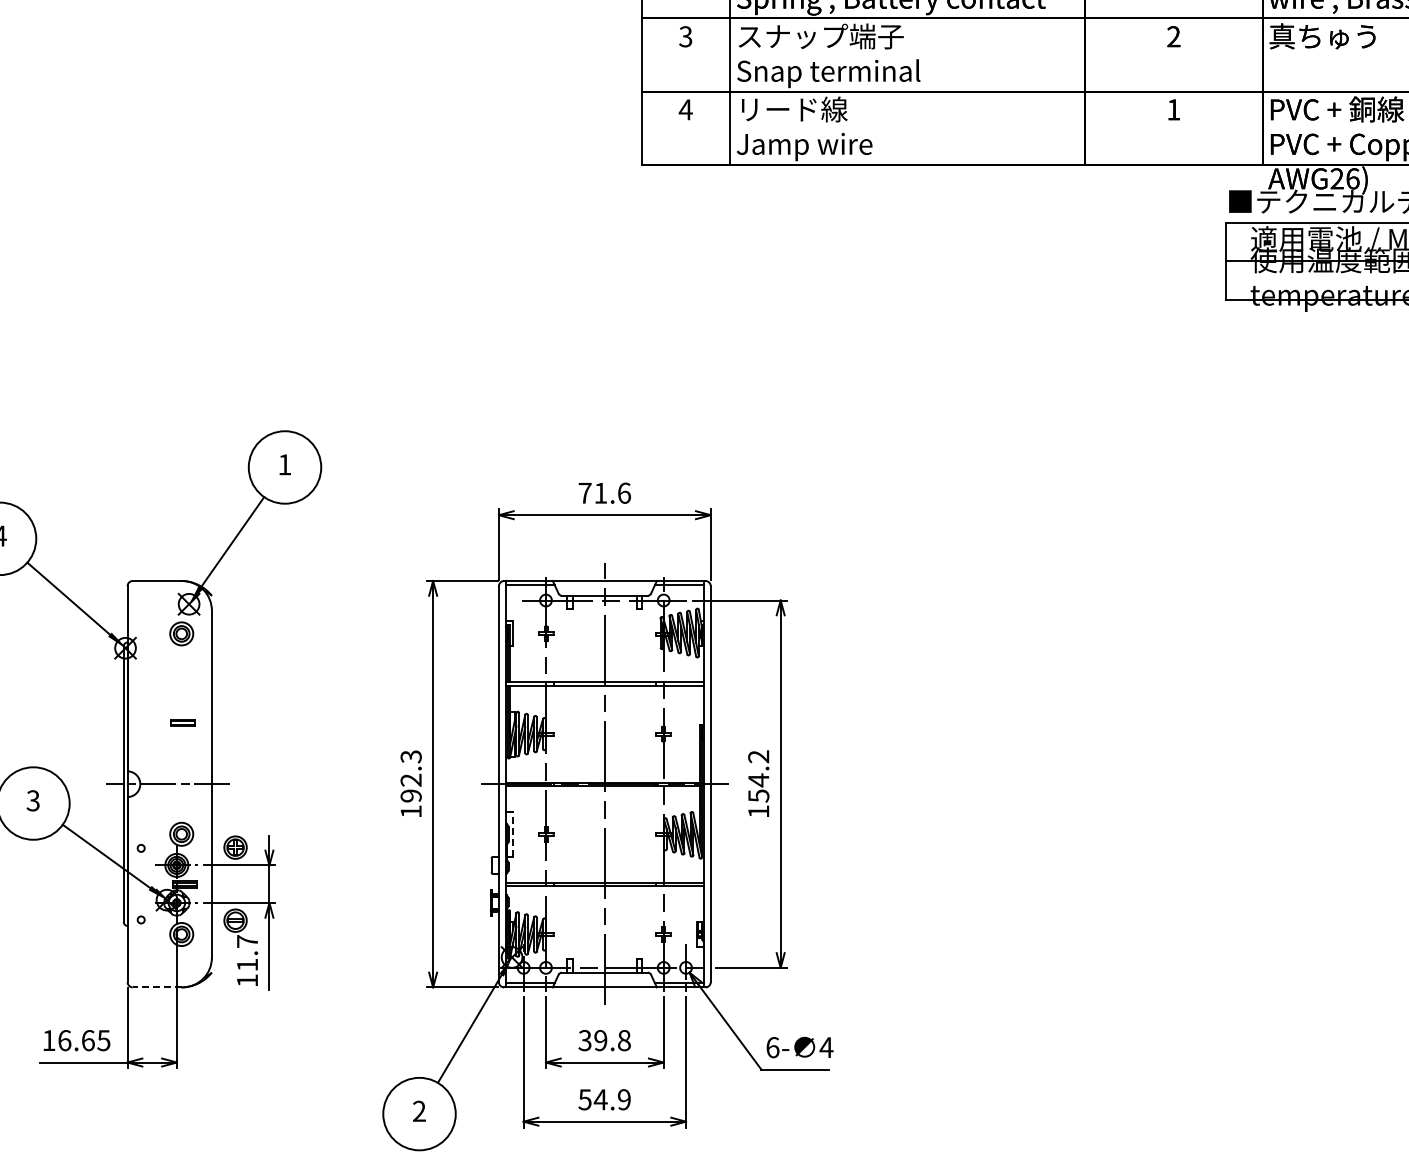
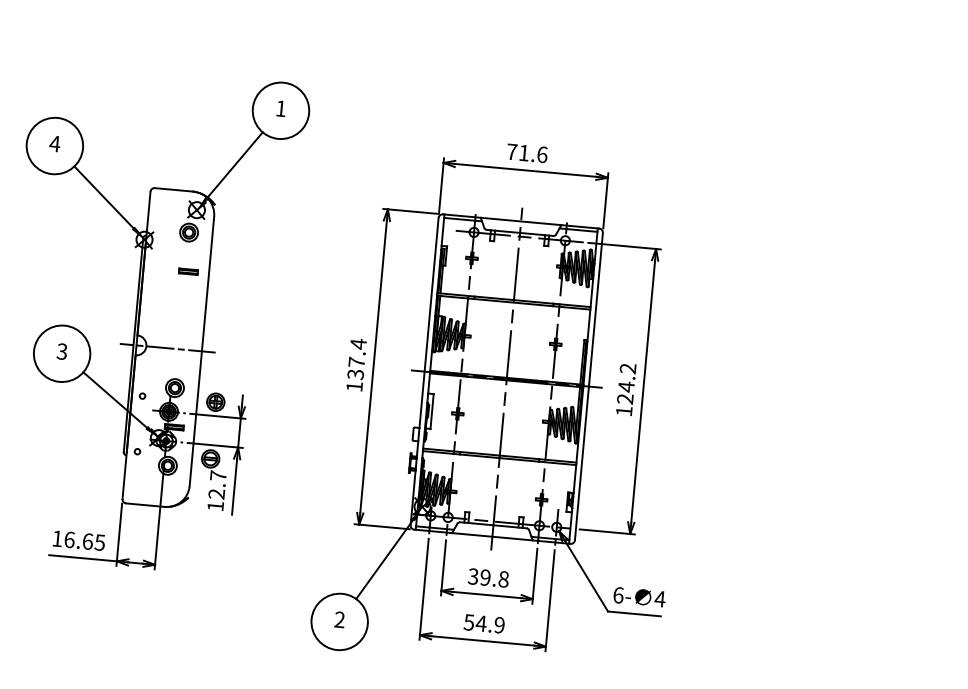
part: (182, 722) -> (187, 271), moved
text: (410, 775) -> (356, 358), 192.3 -> 137.4
text: (758, 795) -> (625, 398), 154.2 -> 124.2
line: (513, 833) -> (432, 410), dashed -> solid
text: (246, 964) -> (216, 493), 11.7 -> 12.7
line: (157, 987) -> (145, 505), dashed -> solid

